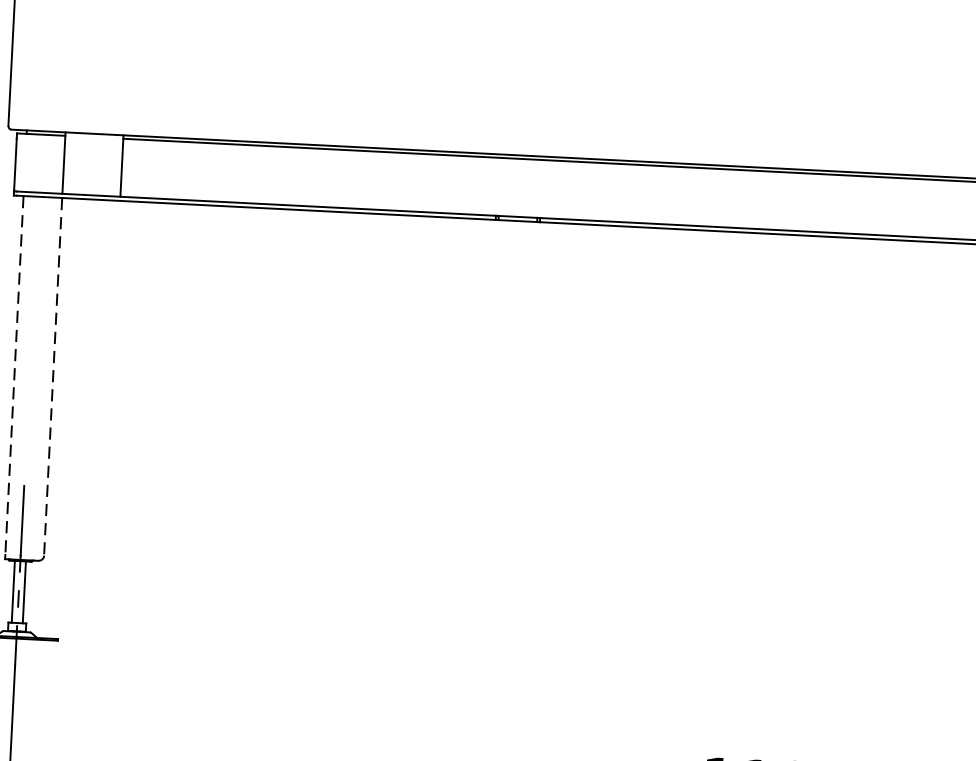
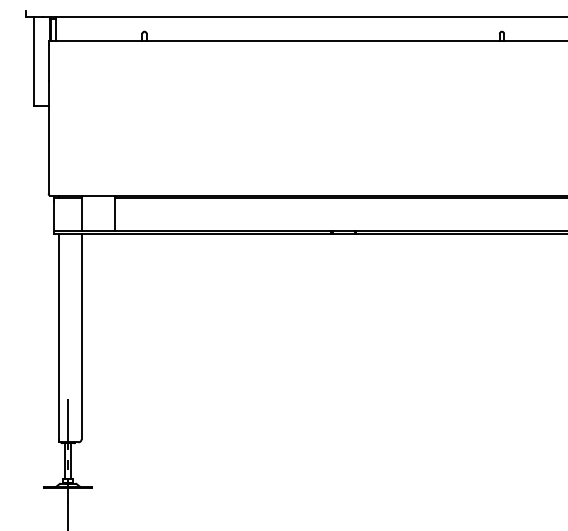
line: (14, 376) -> (59, 337), dashed -> solid
line: (53, 376) -> (81, 336), dashed -> solid

